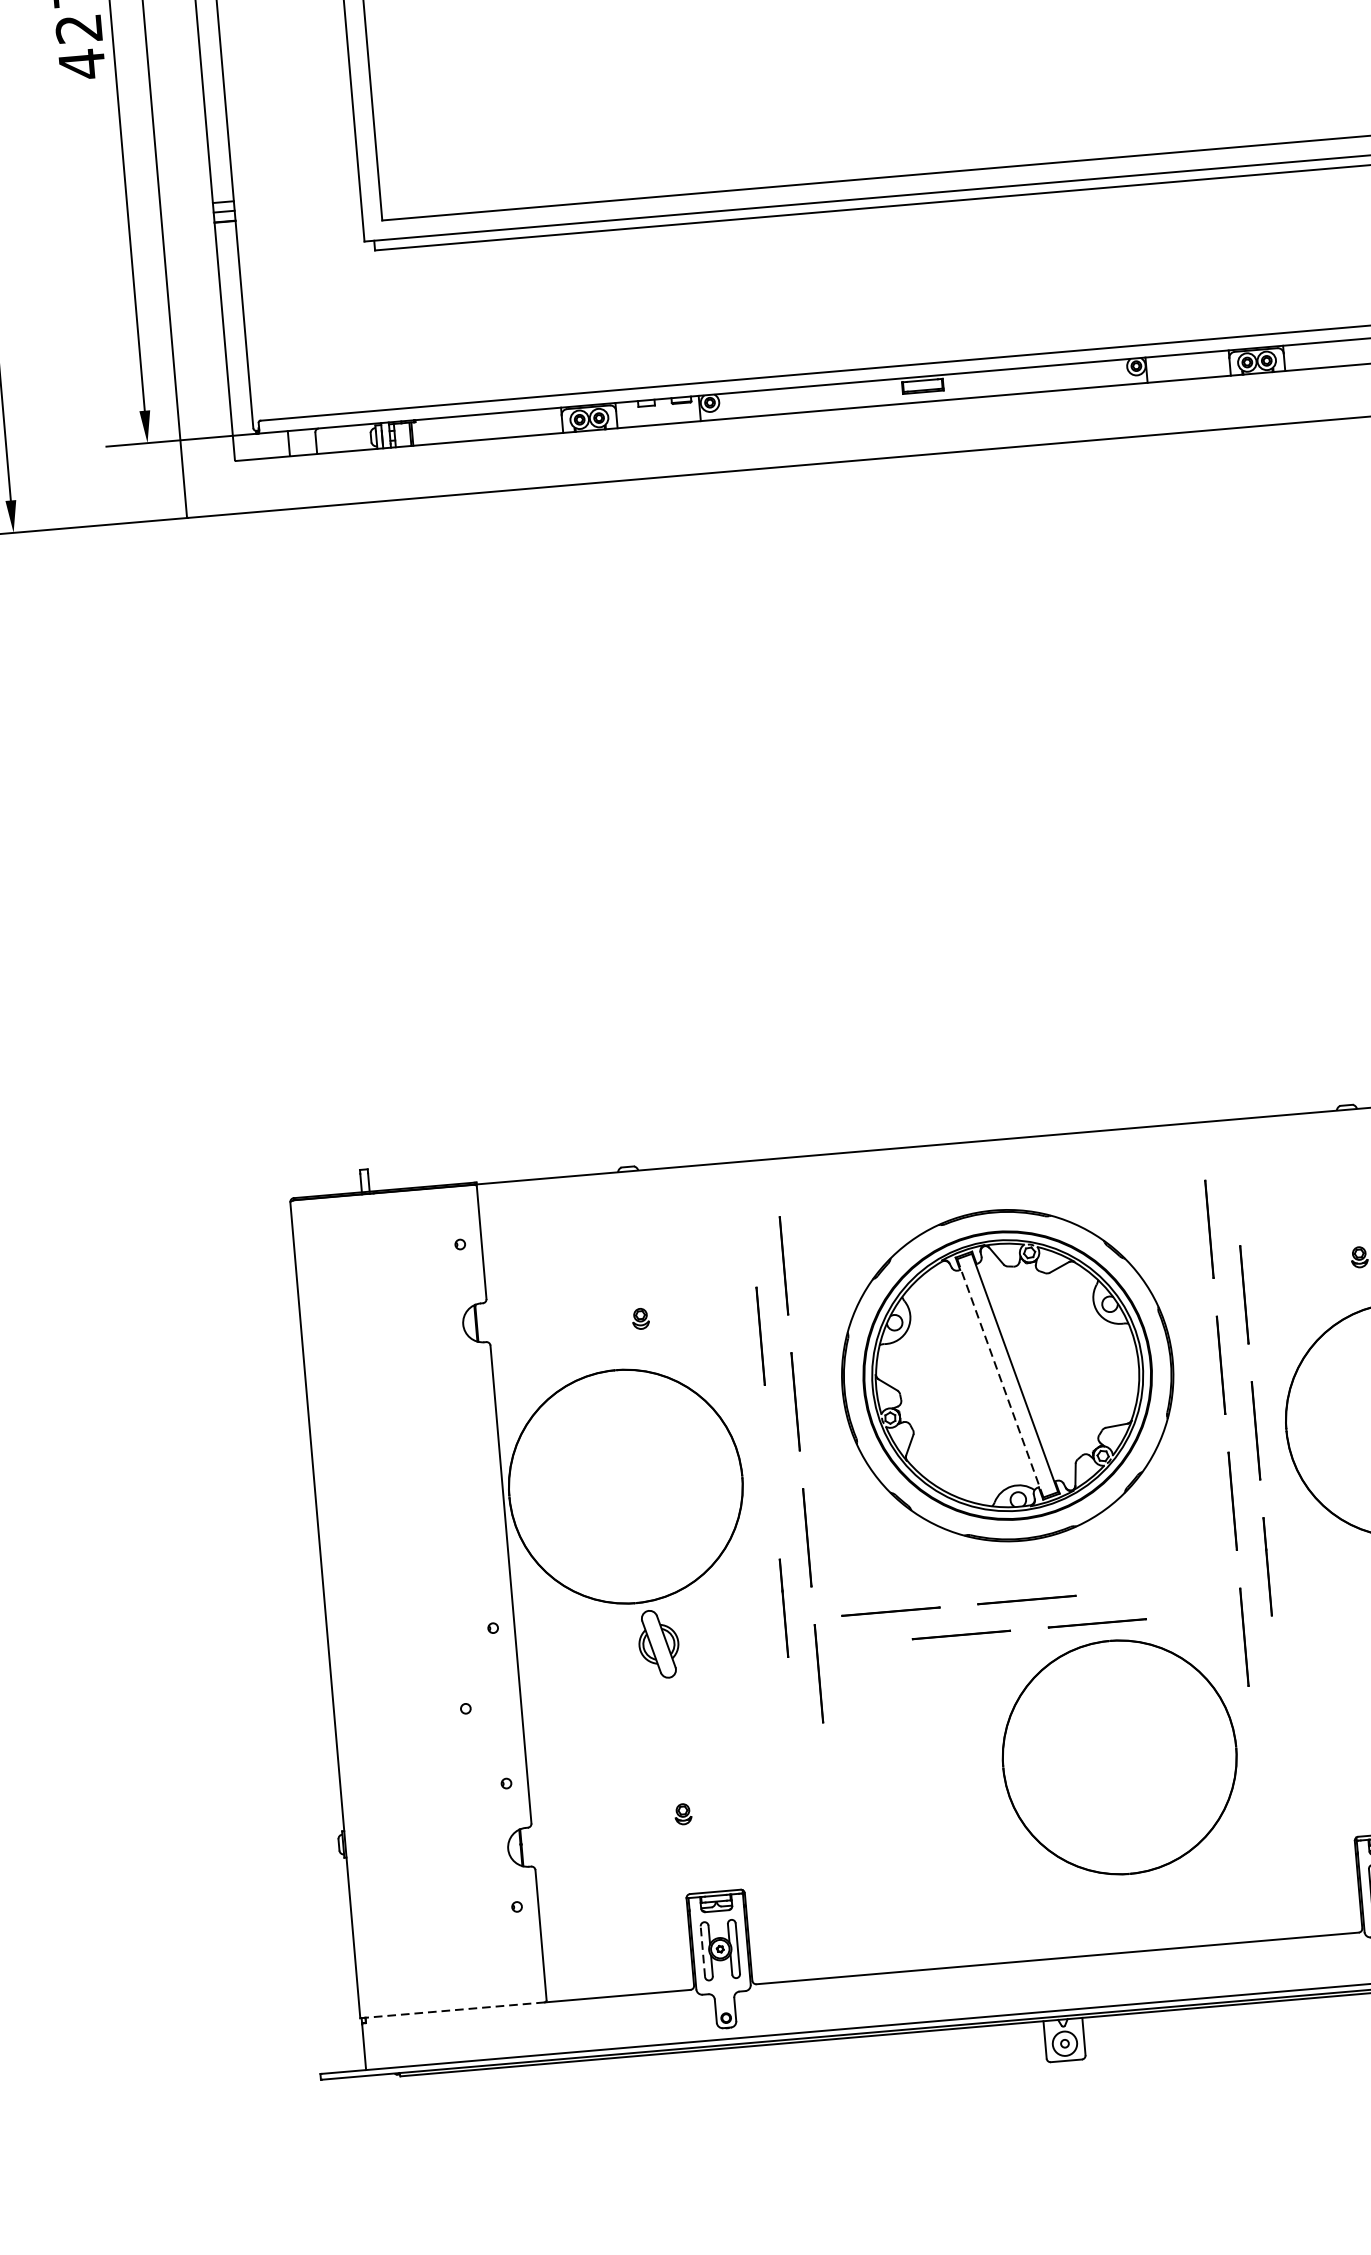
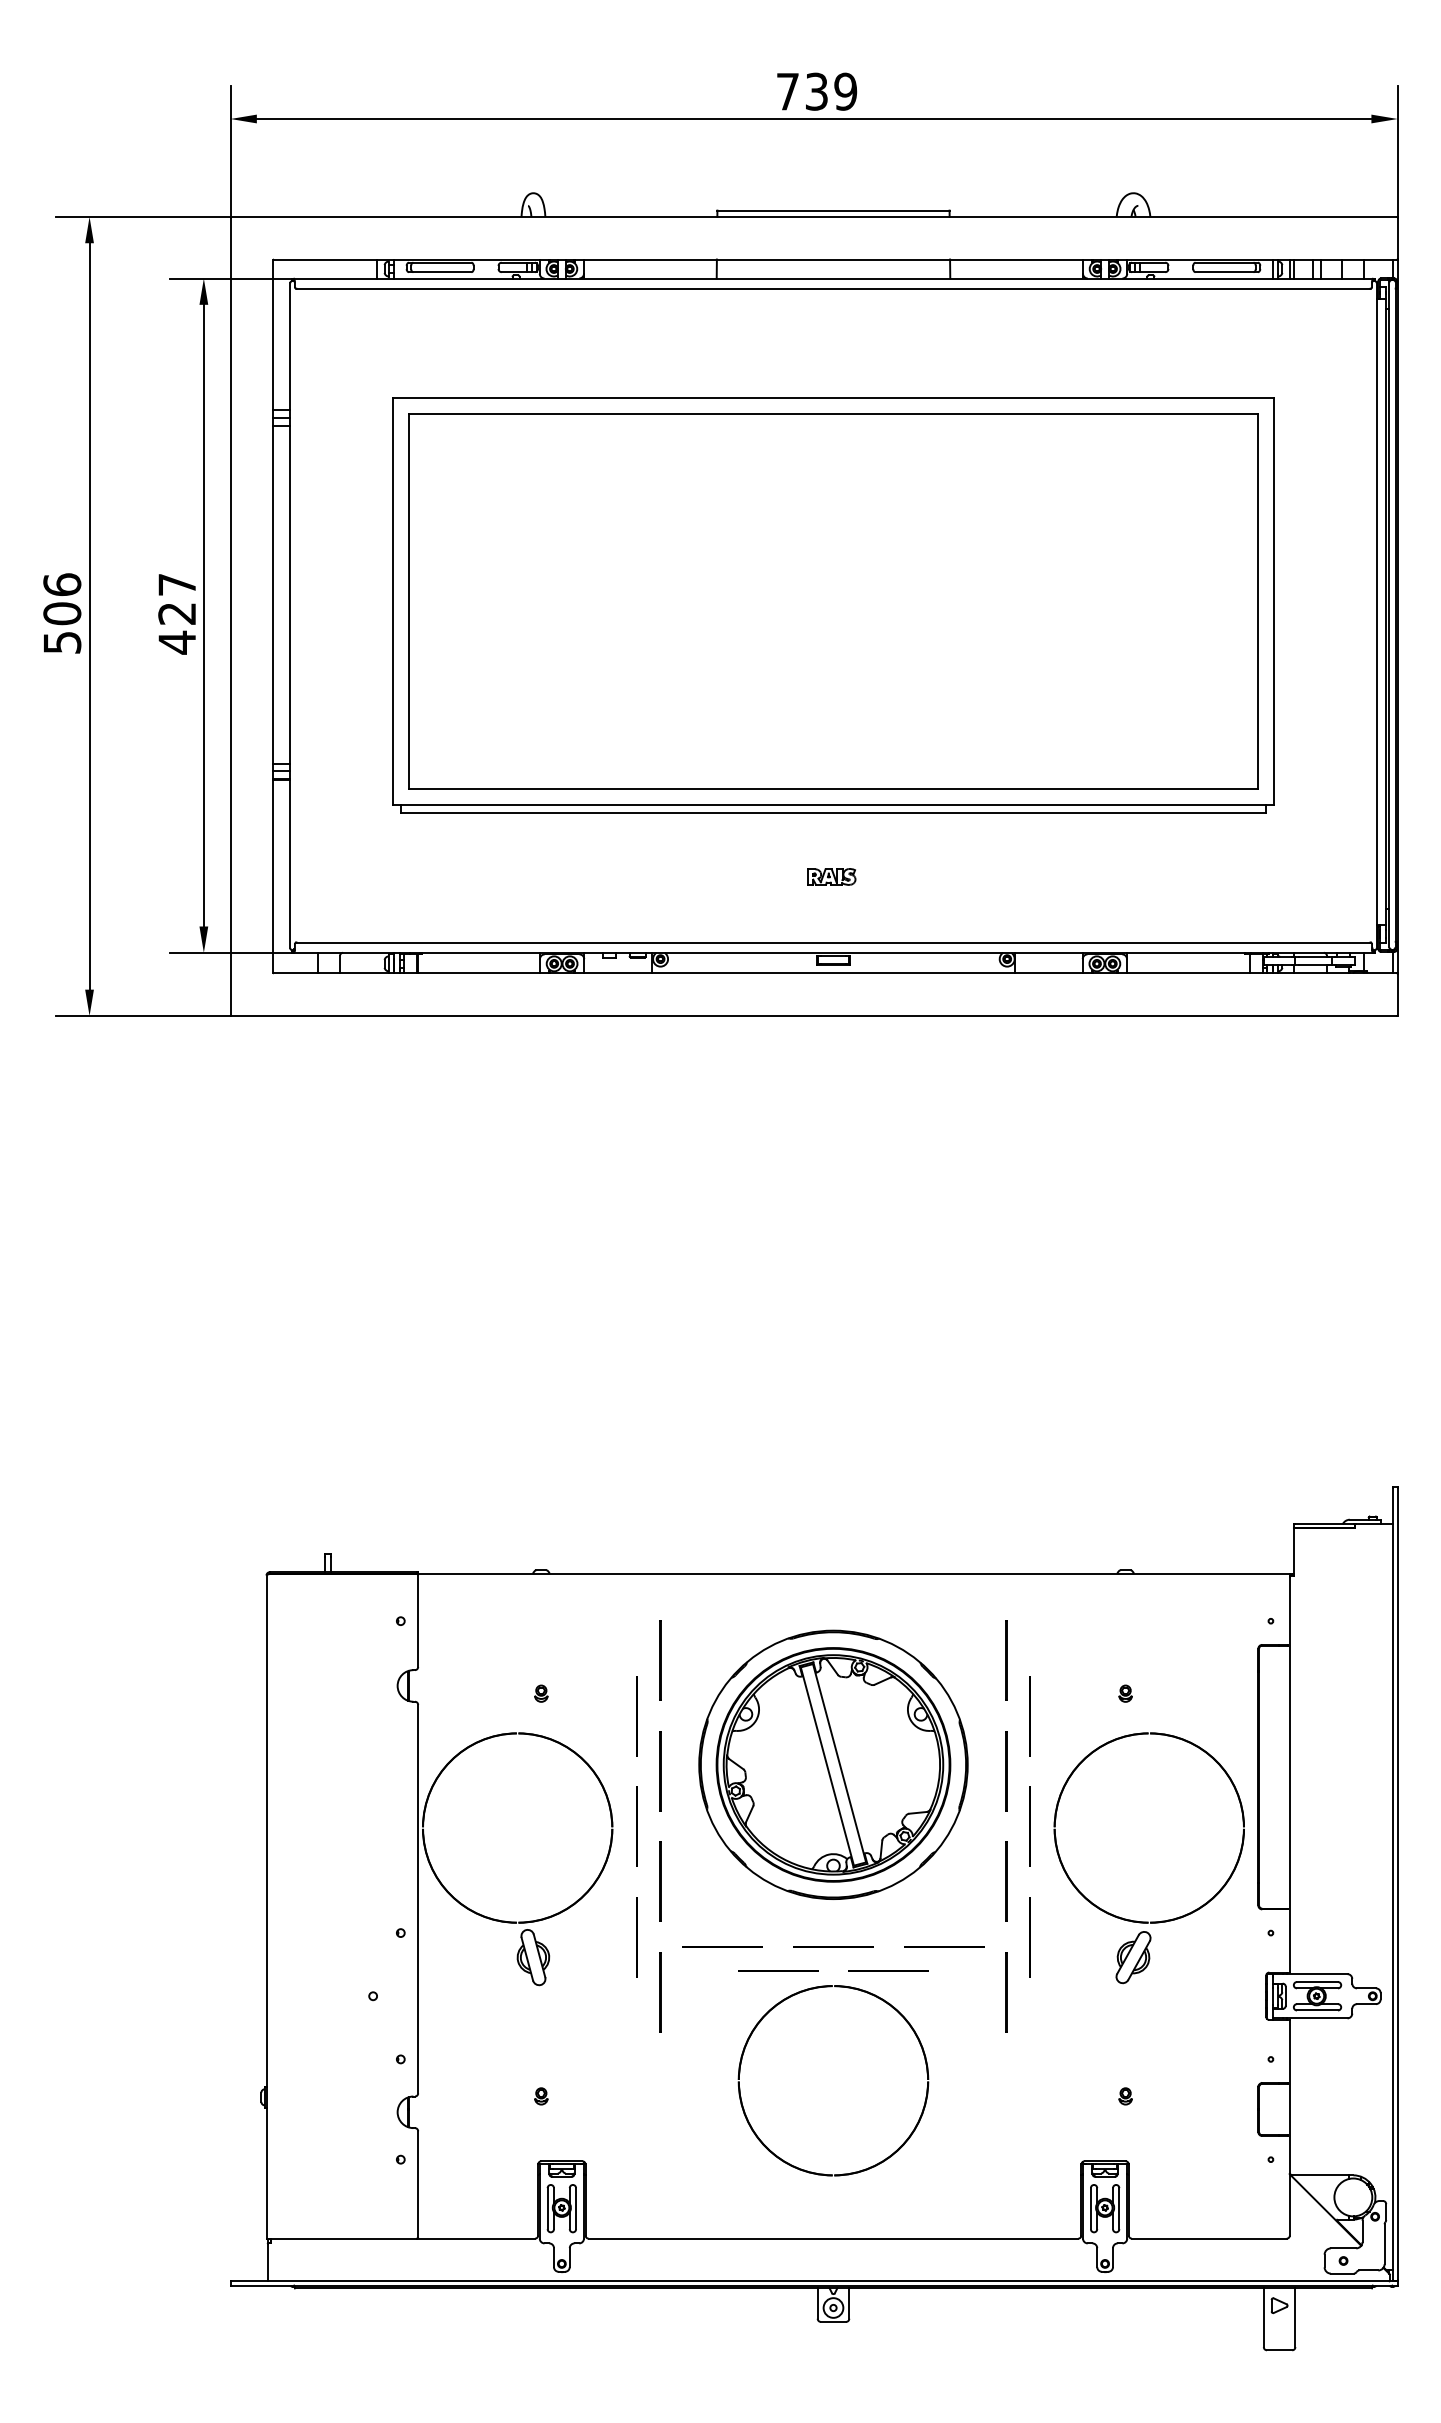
part: (911, 283) -> (831, 876), added
line: (1000, 1378) -> (827, 1766), dashed -> solid
line: (771, 1472) -> (636, 1826), added
line: (1163, 1587) -> (944, 1946), added
part: (1086, 1647) -> (814, 1989), moved
line: (702, 1951) -> (547, 2208), dashed -> solid
line: (453, 2010) -> (342, 2238), dashed -> solid

